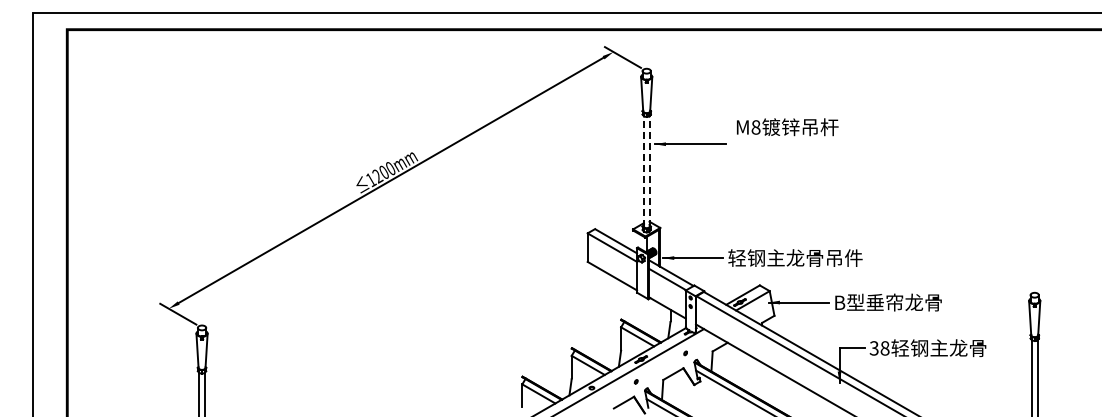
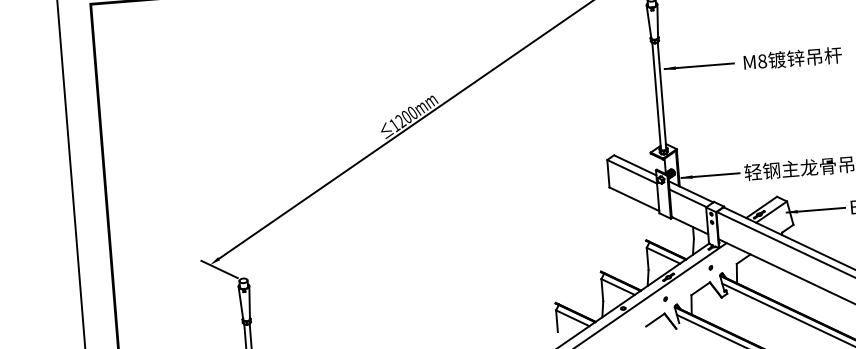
text: (787, 127) -> (792, 58), moved
line: (643, 170) -> (656, 95), dashed -> solid
line: (649, 170) -> (661, 94), dashed -> solid

